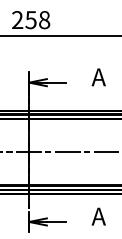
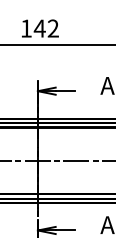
text: (31, 20) -> (40, 29), 258 -> 142

